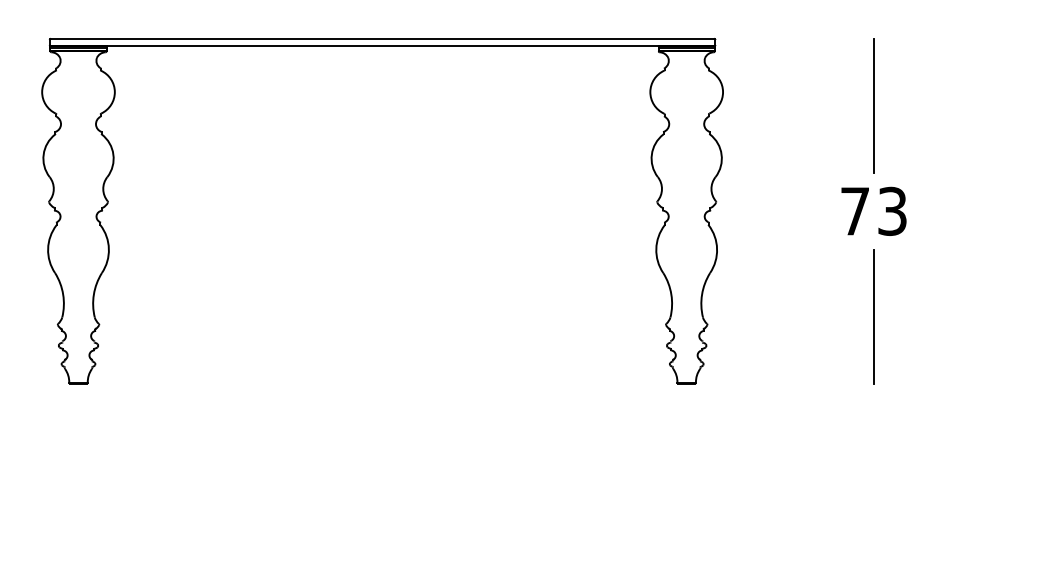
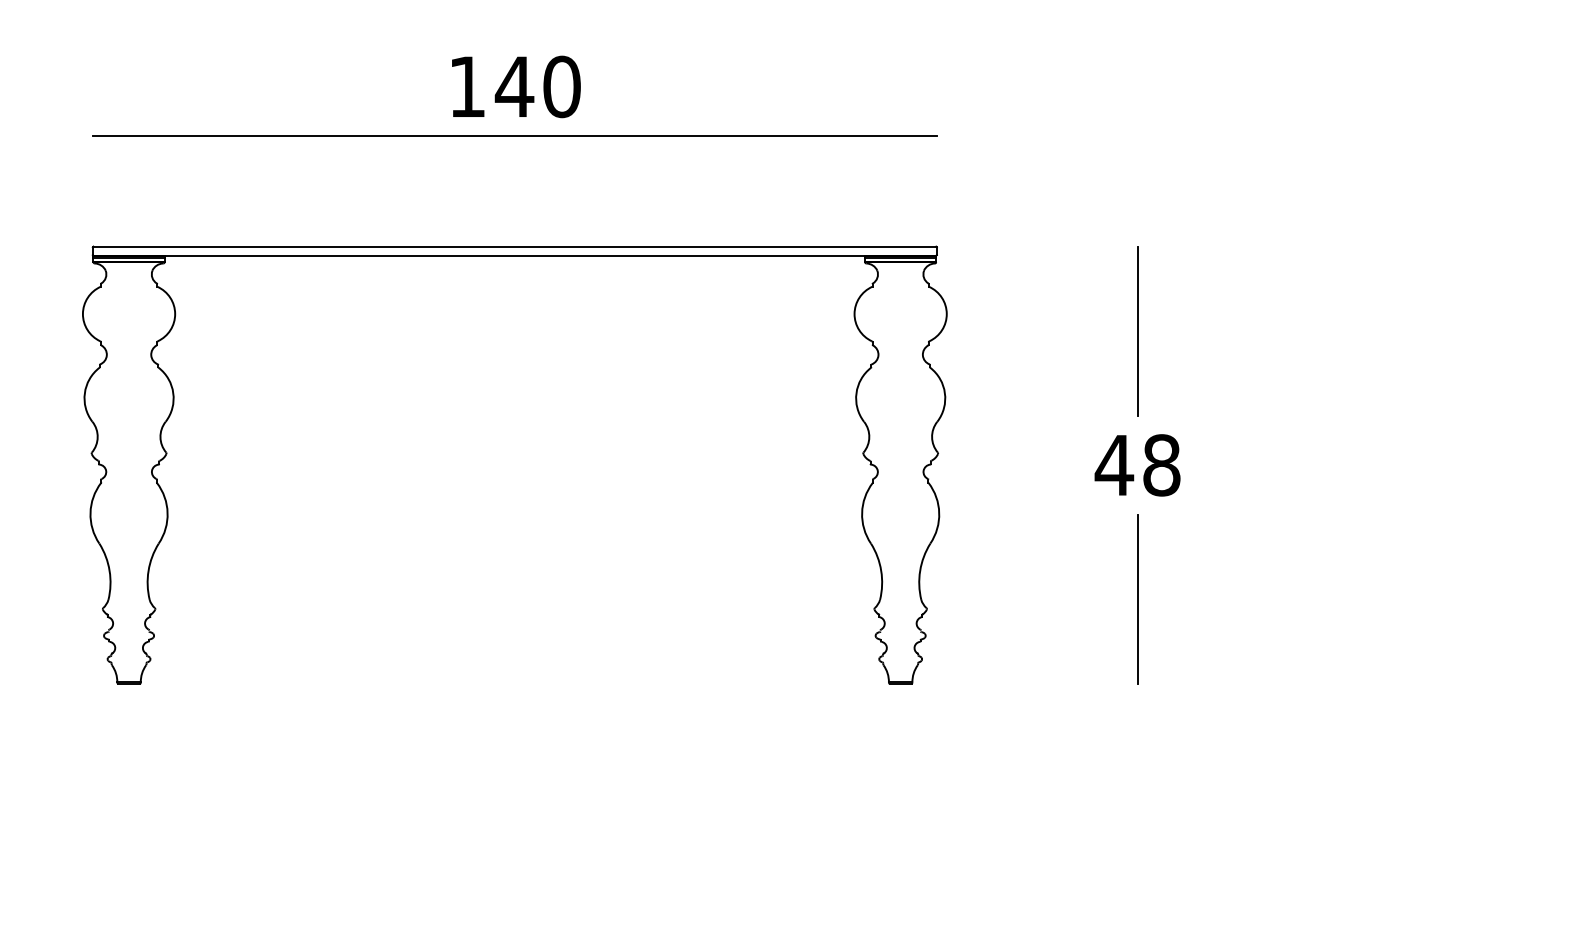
text: (873, 211) -> (1137, 465), 73 -> 48

